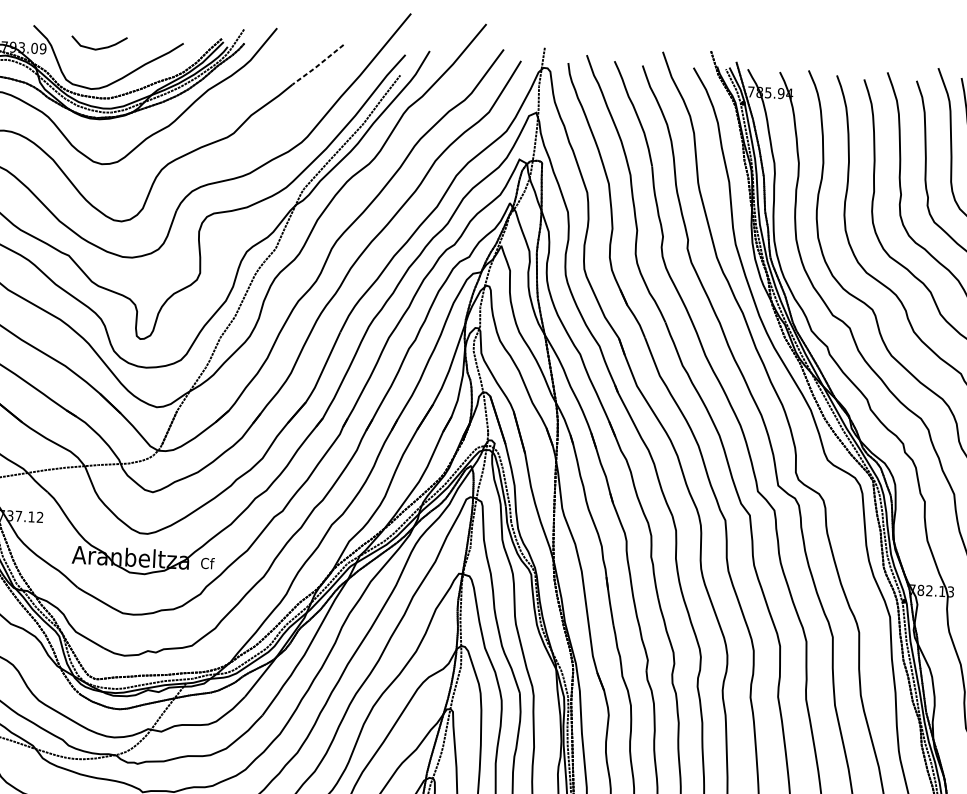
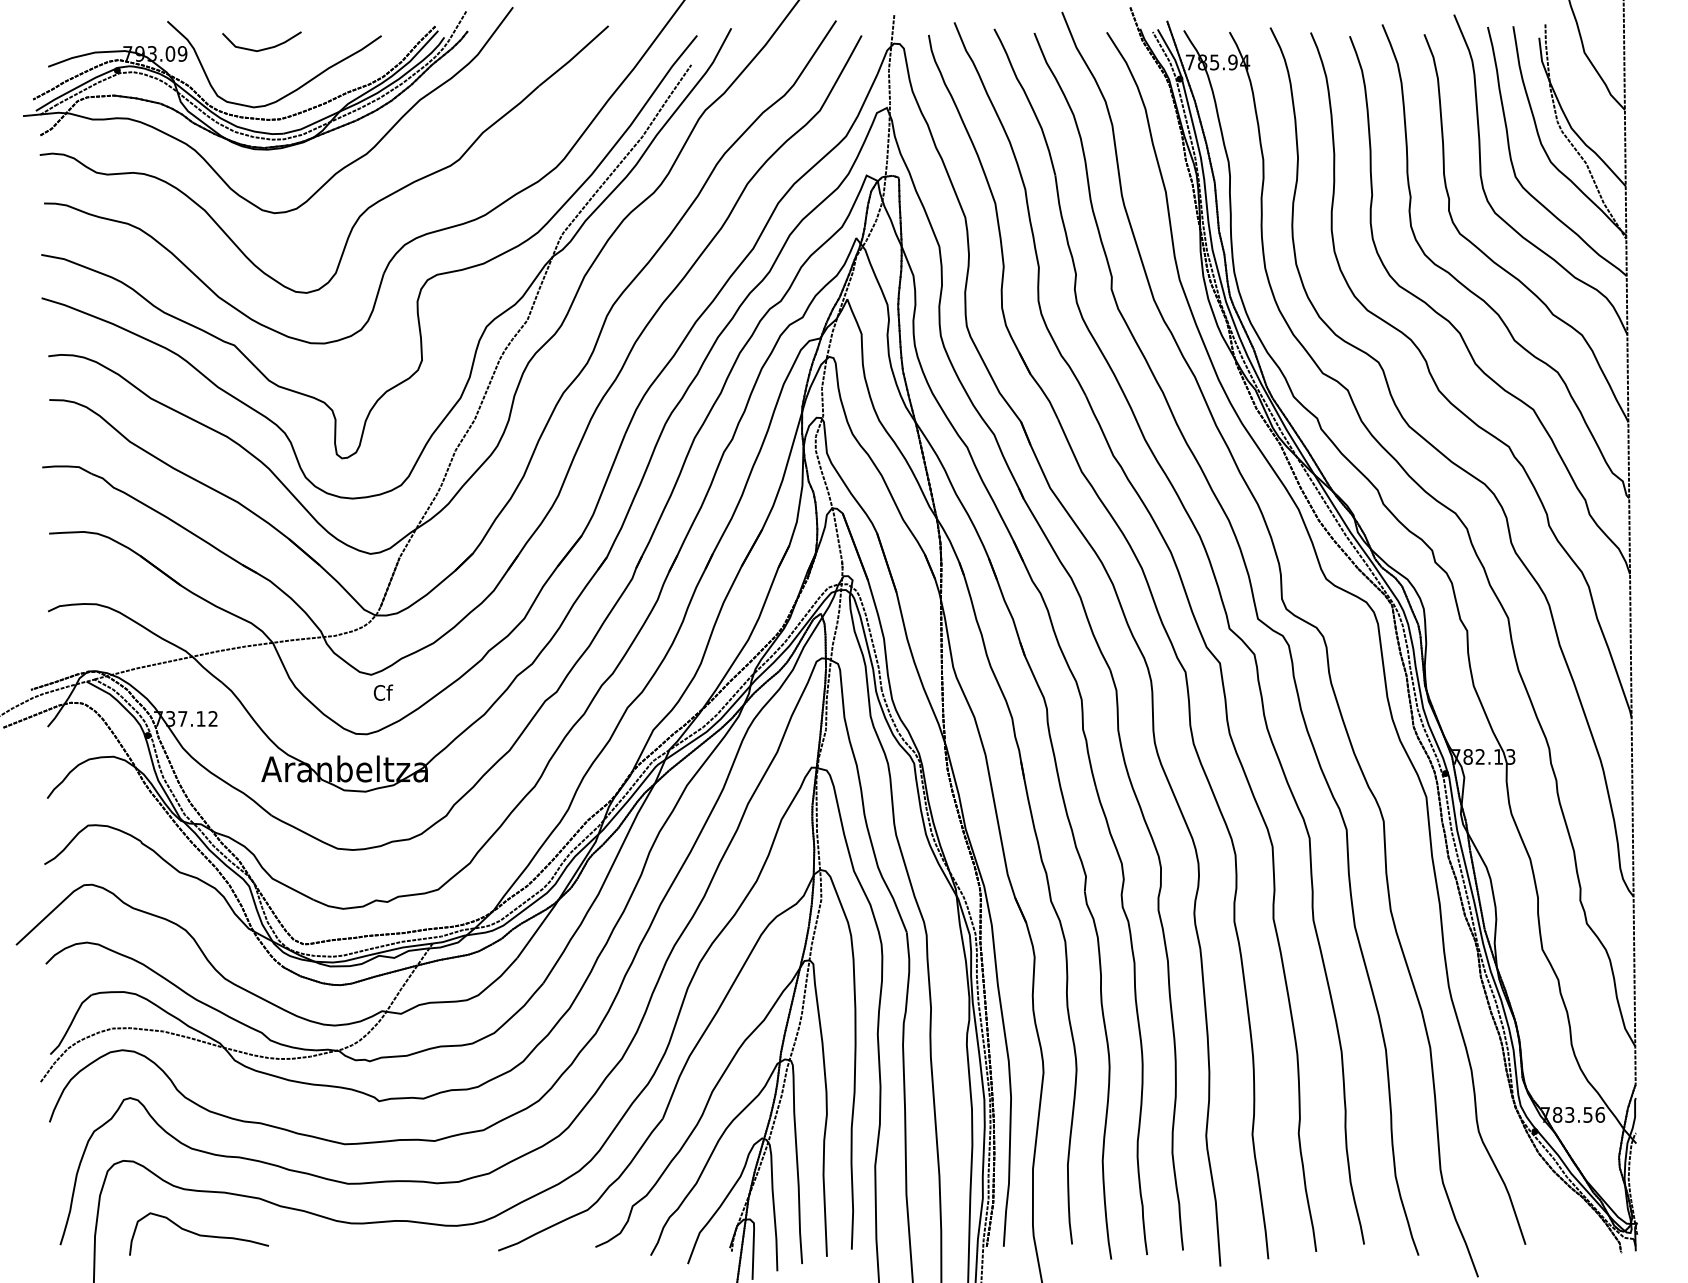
line: (317, 65) -> (573, 57), dashed -> solid
text: (207, 563) -> (383, 692), moved

